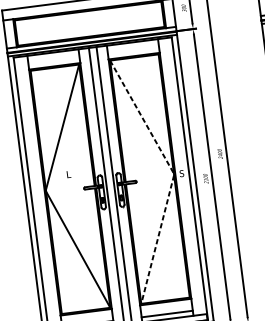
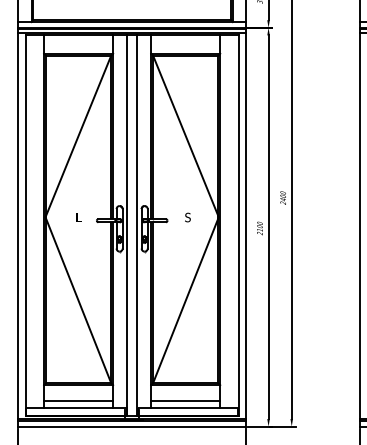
text: (181, 173) -> (187, 217), moved
text: (68, 174) -> (78, 217), moved
line: (174, 176) -> (218, 219), dashed -> solid

